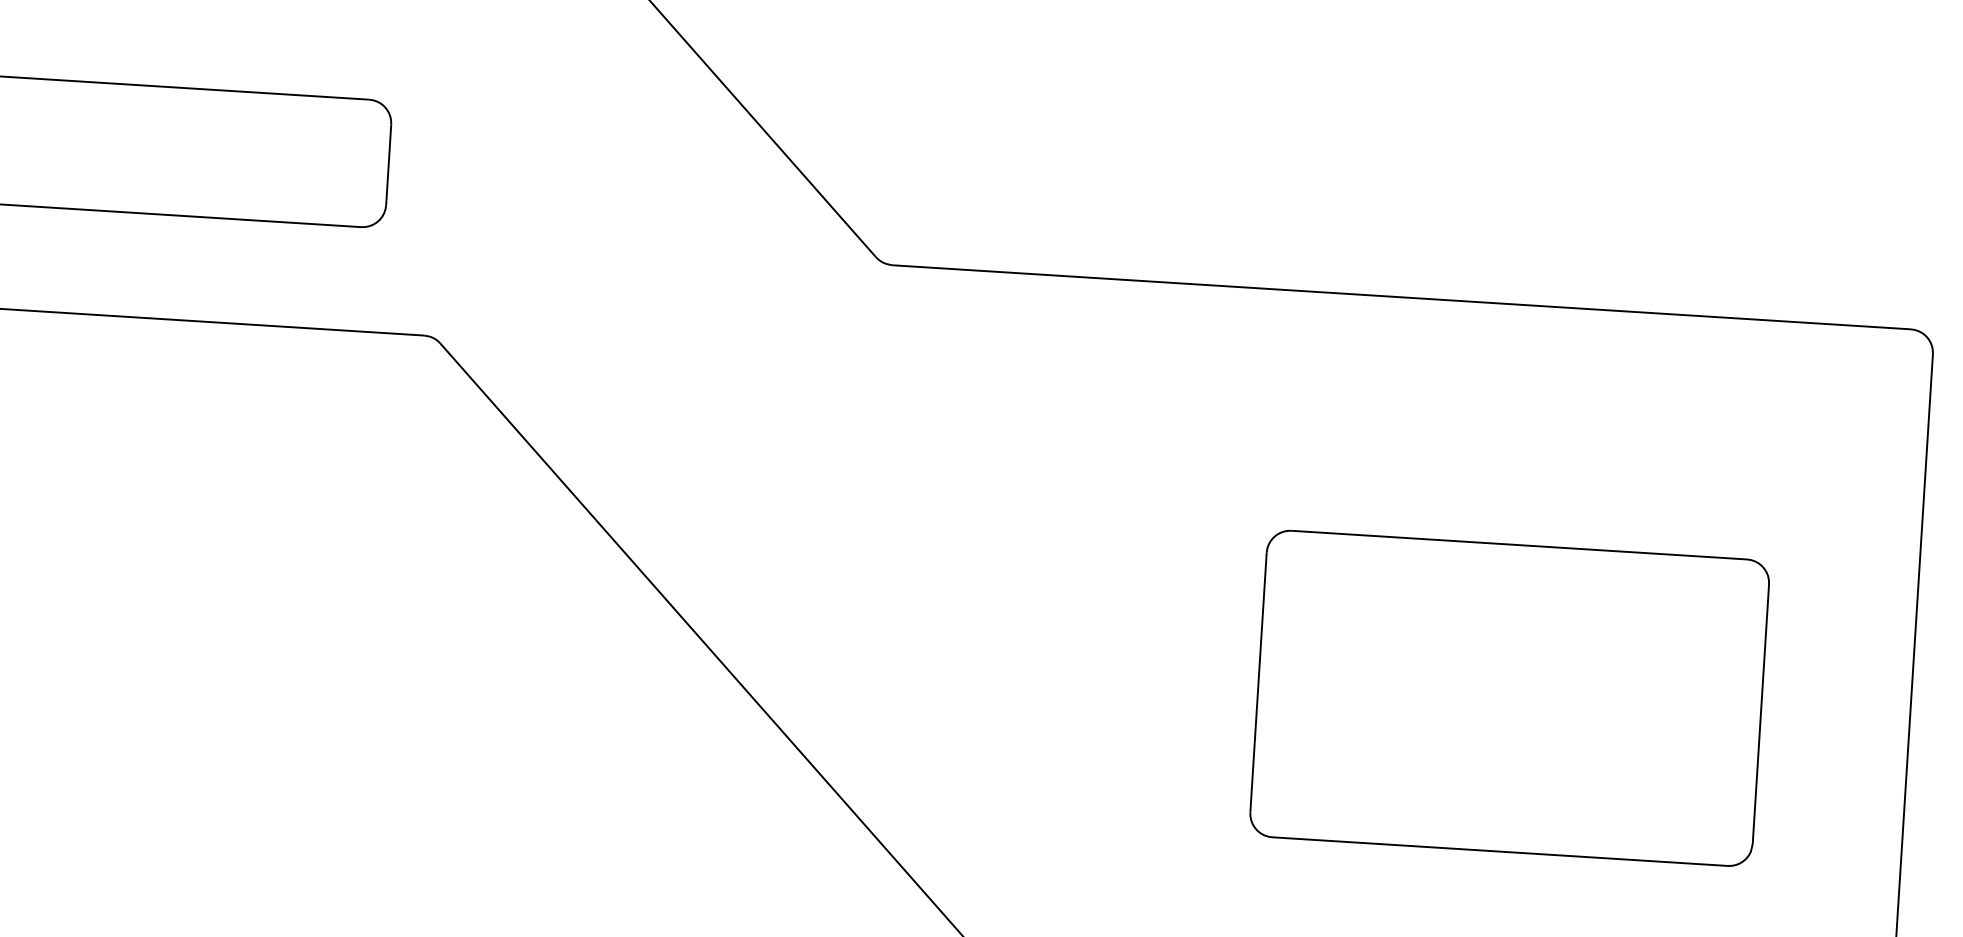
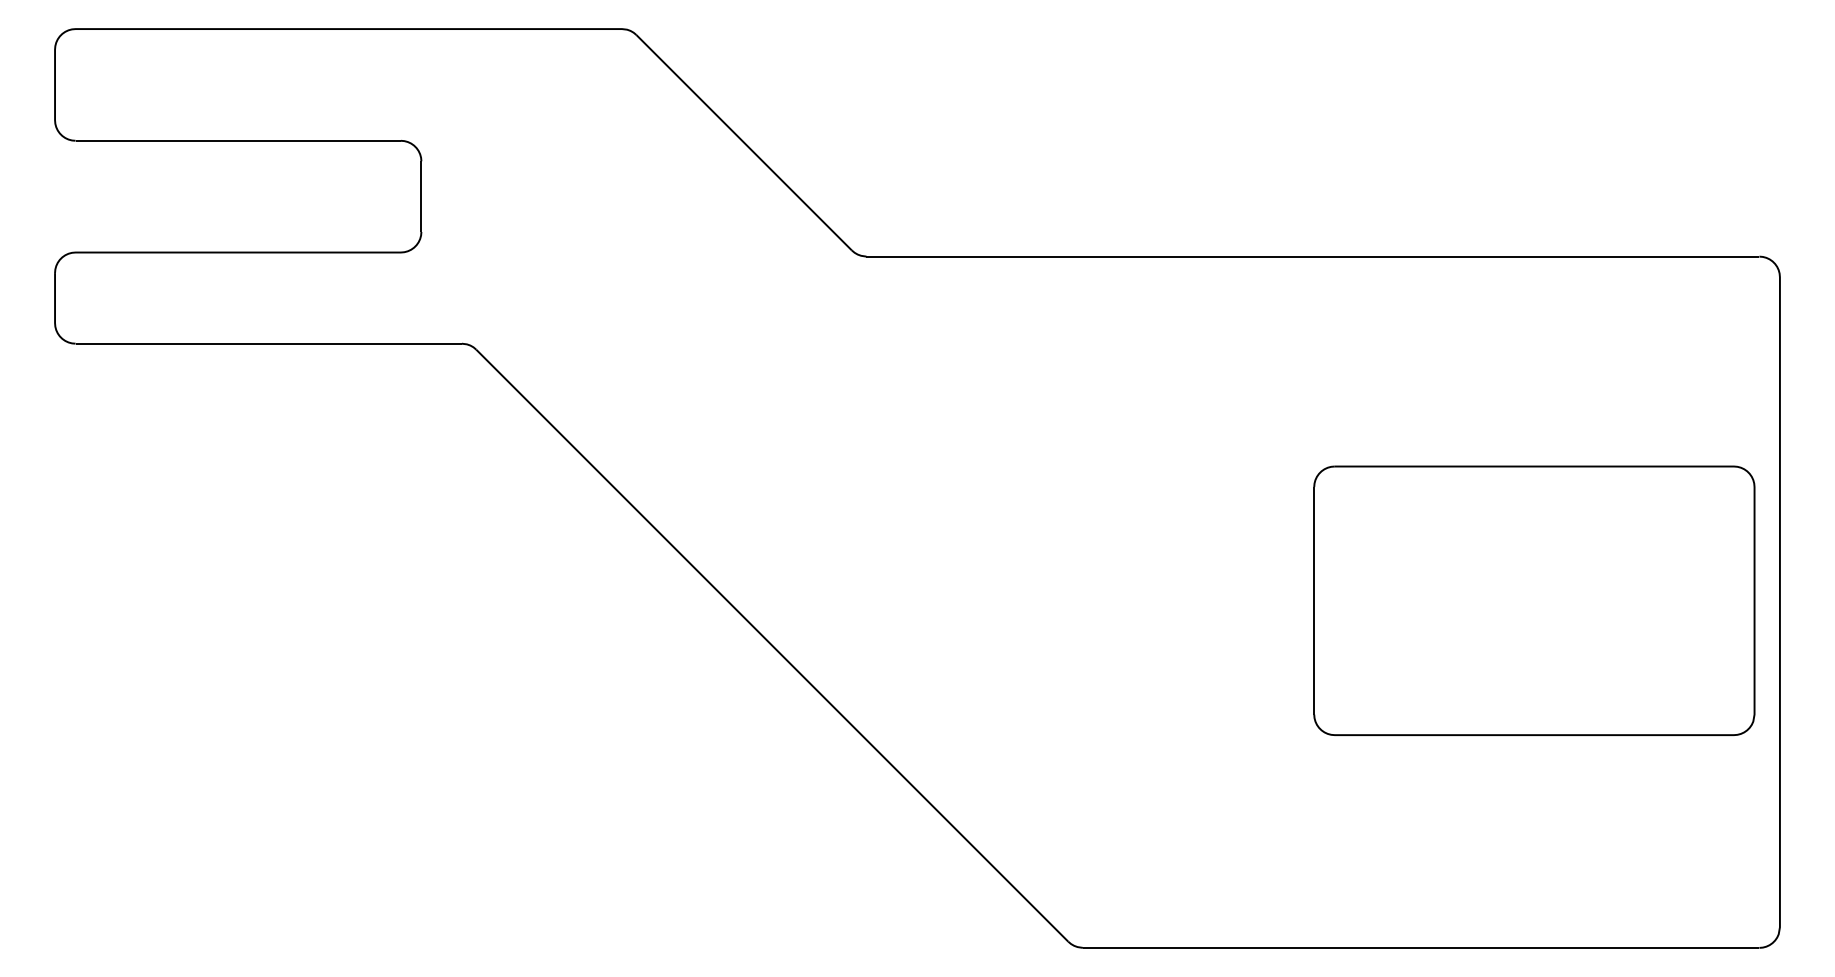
part: (1509, 698) -> (1534, 600), moved

